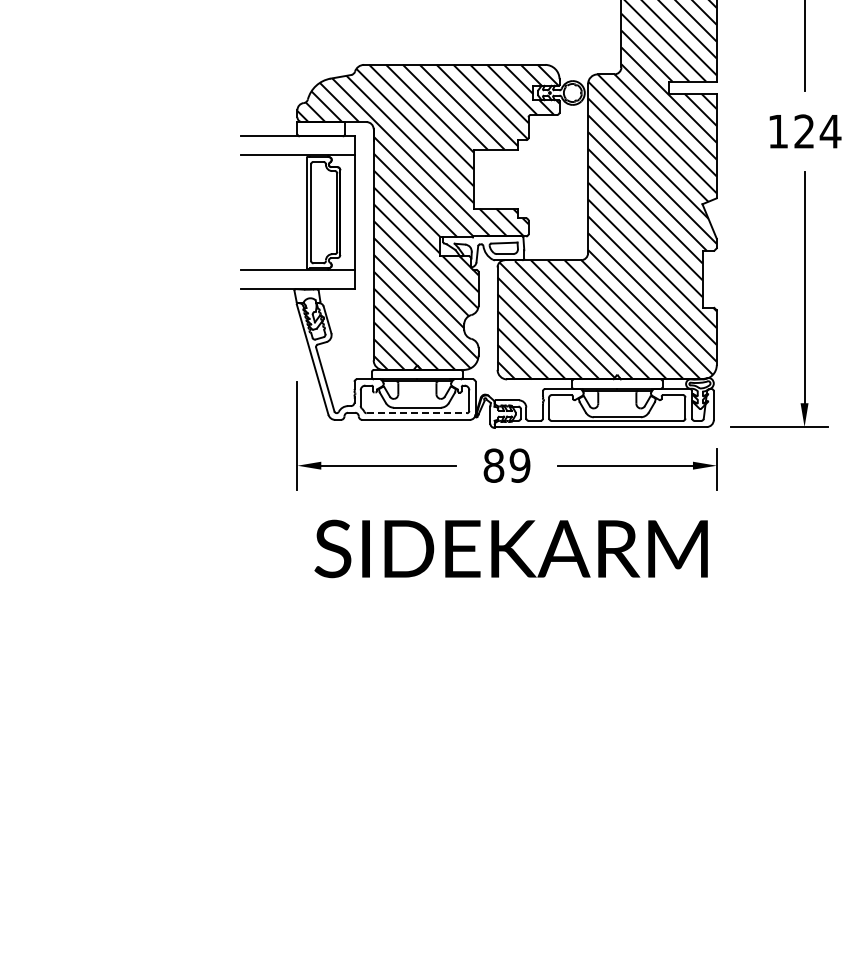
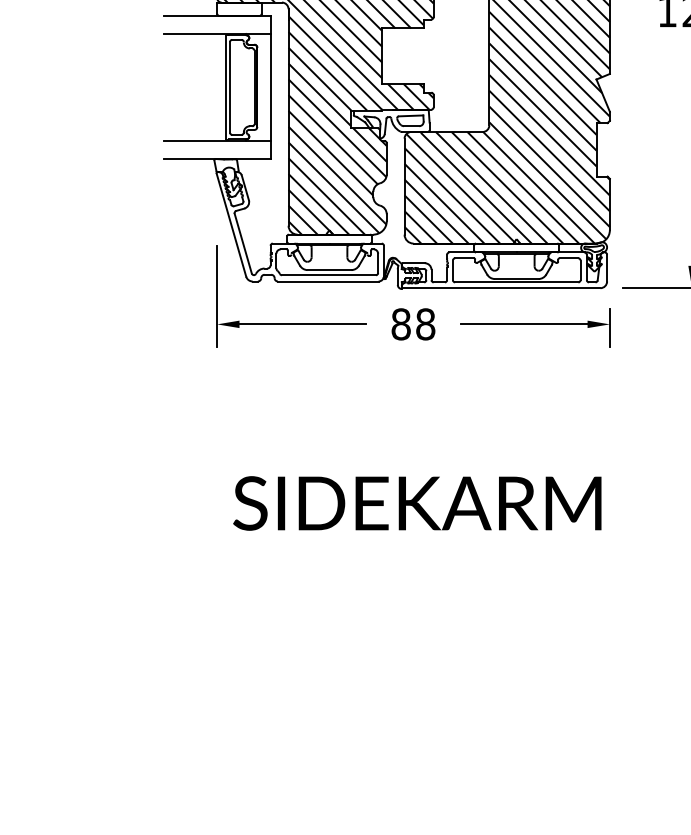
line: (417, 413) -> (329, 275), dashed -> solid
text: (519, 465) -> (425, 324), 89 -> 88
text: (510, 548) -> (416, 503), moved

